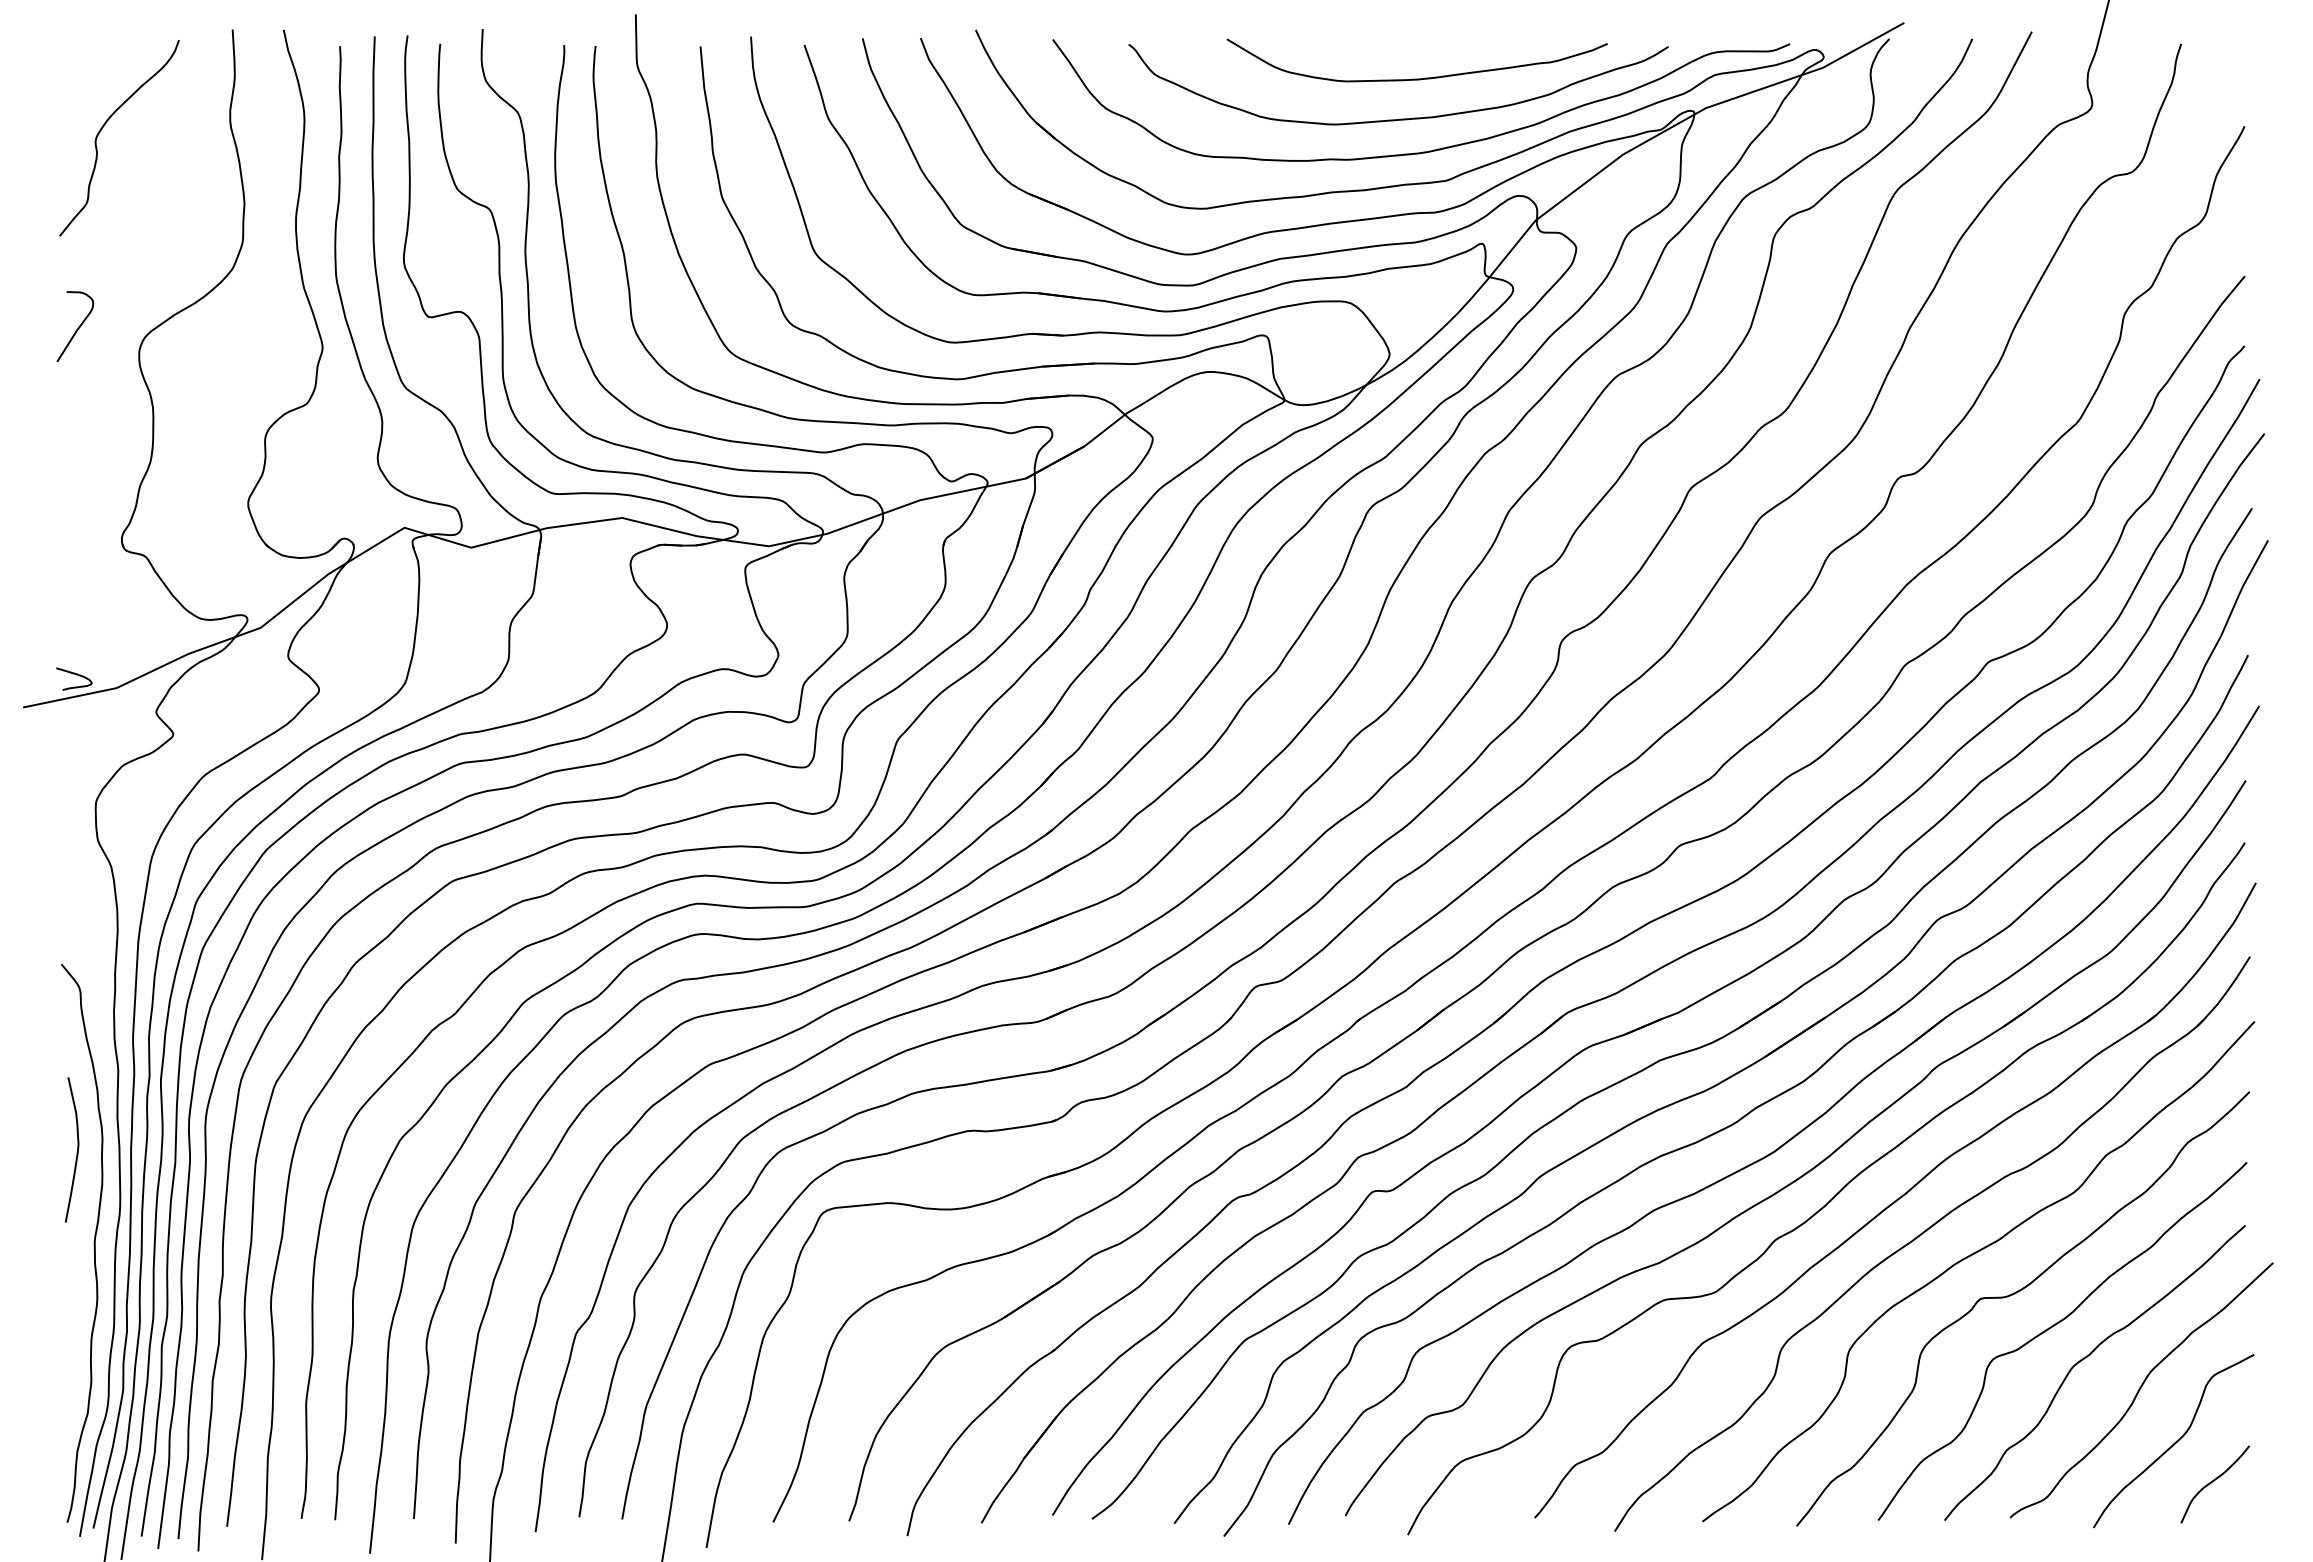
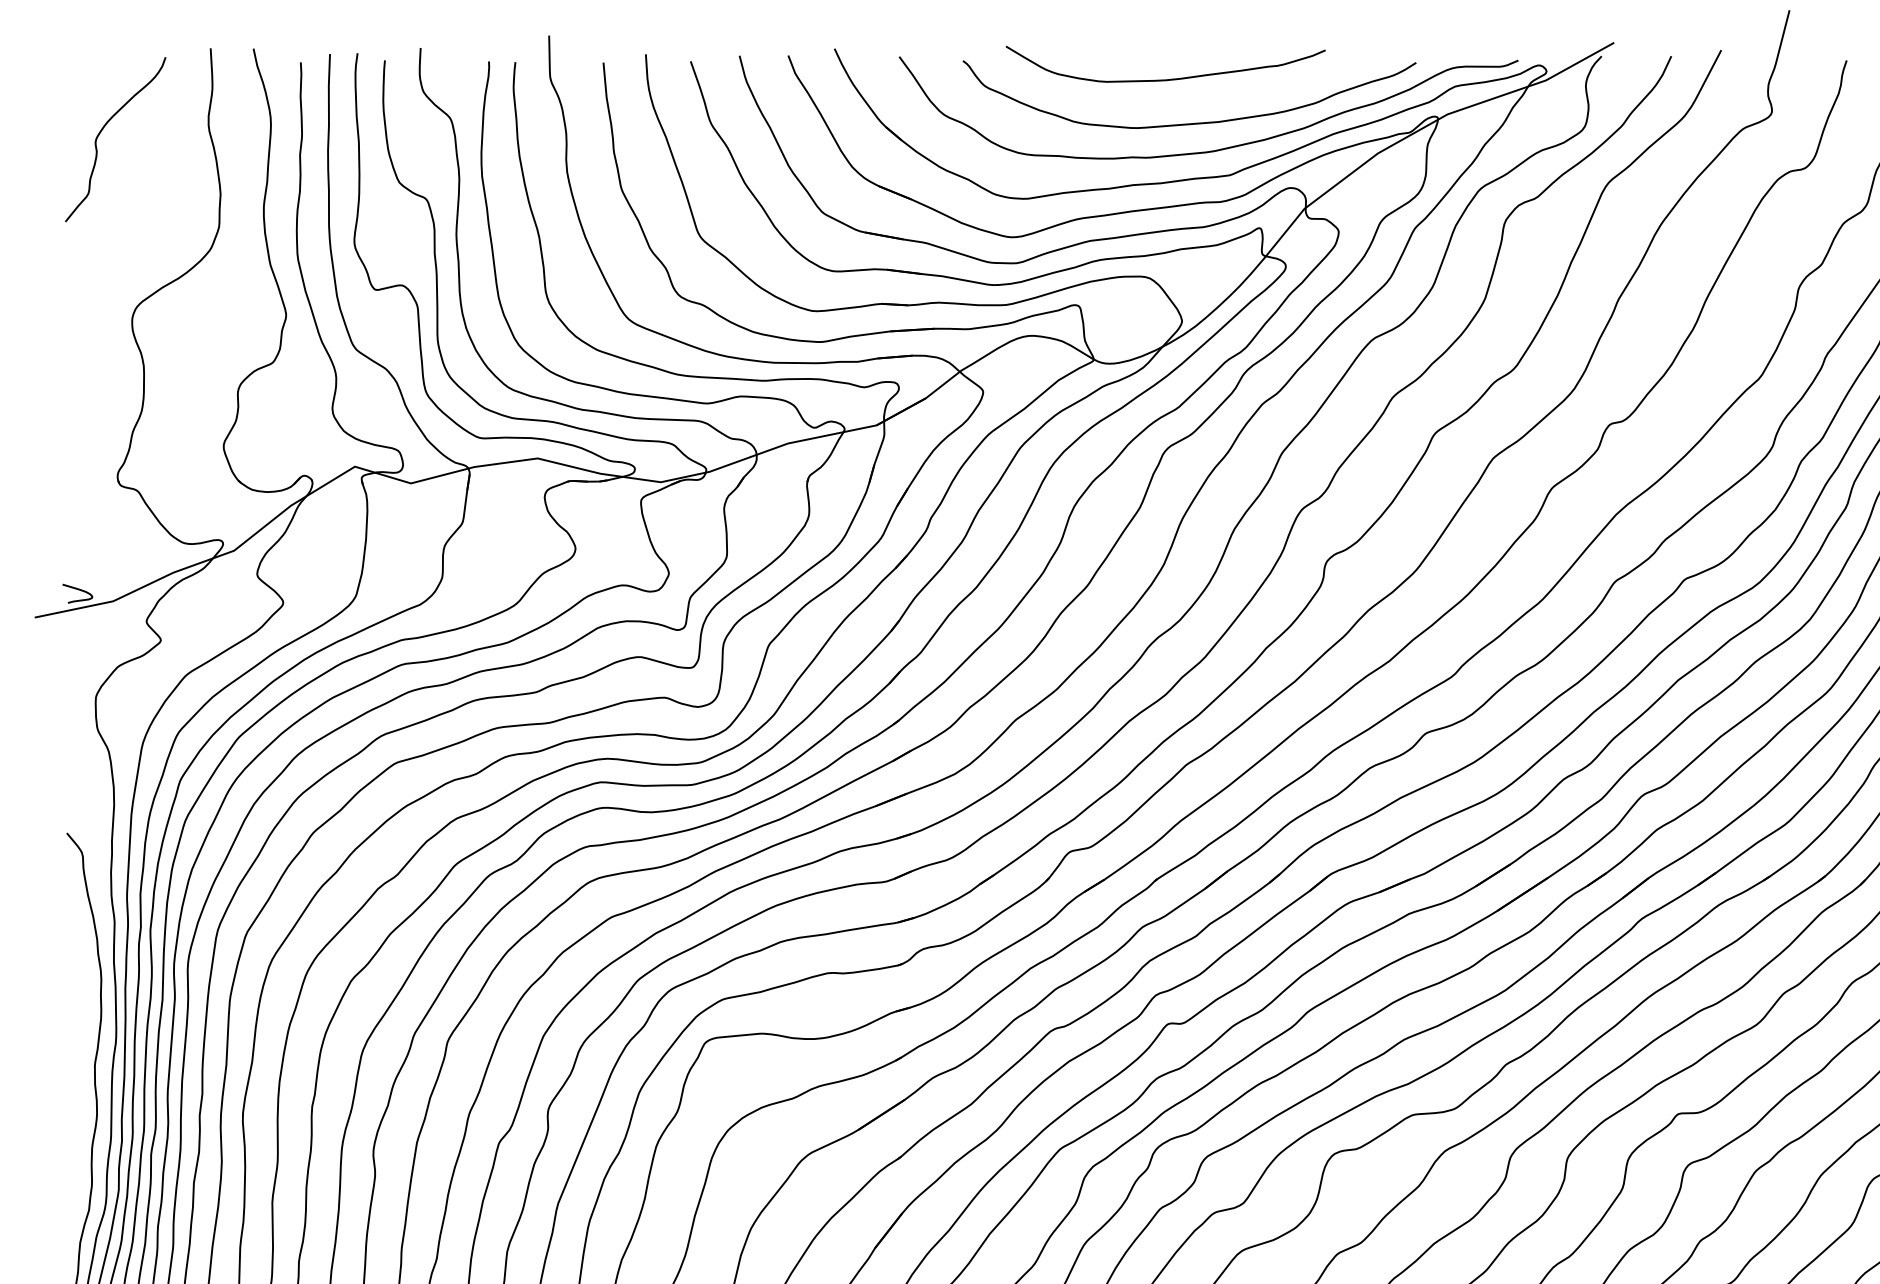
curve: (1416, 78) -> (1165, 79), moved
curve: (77, 328) -> (80, 299), removed
curve: (77, 1149) -> (80, 988), removed

